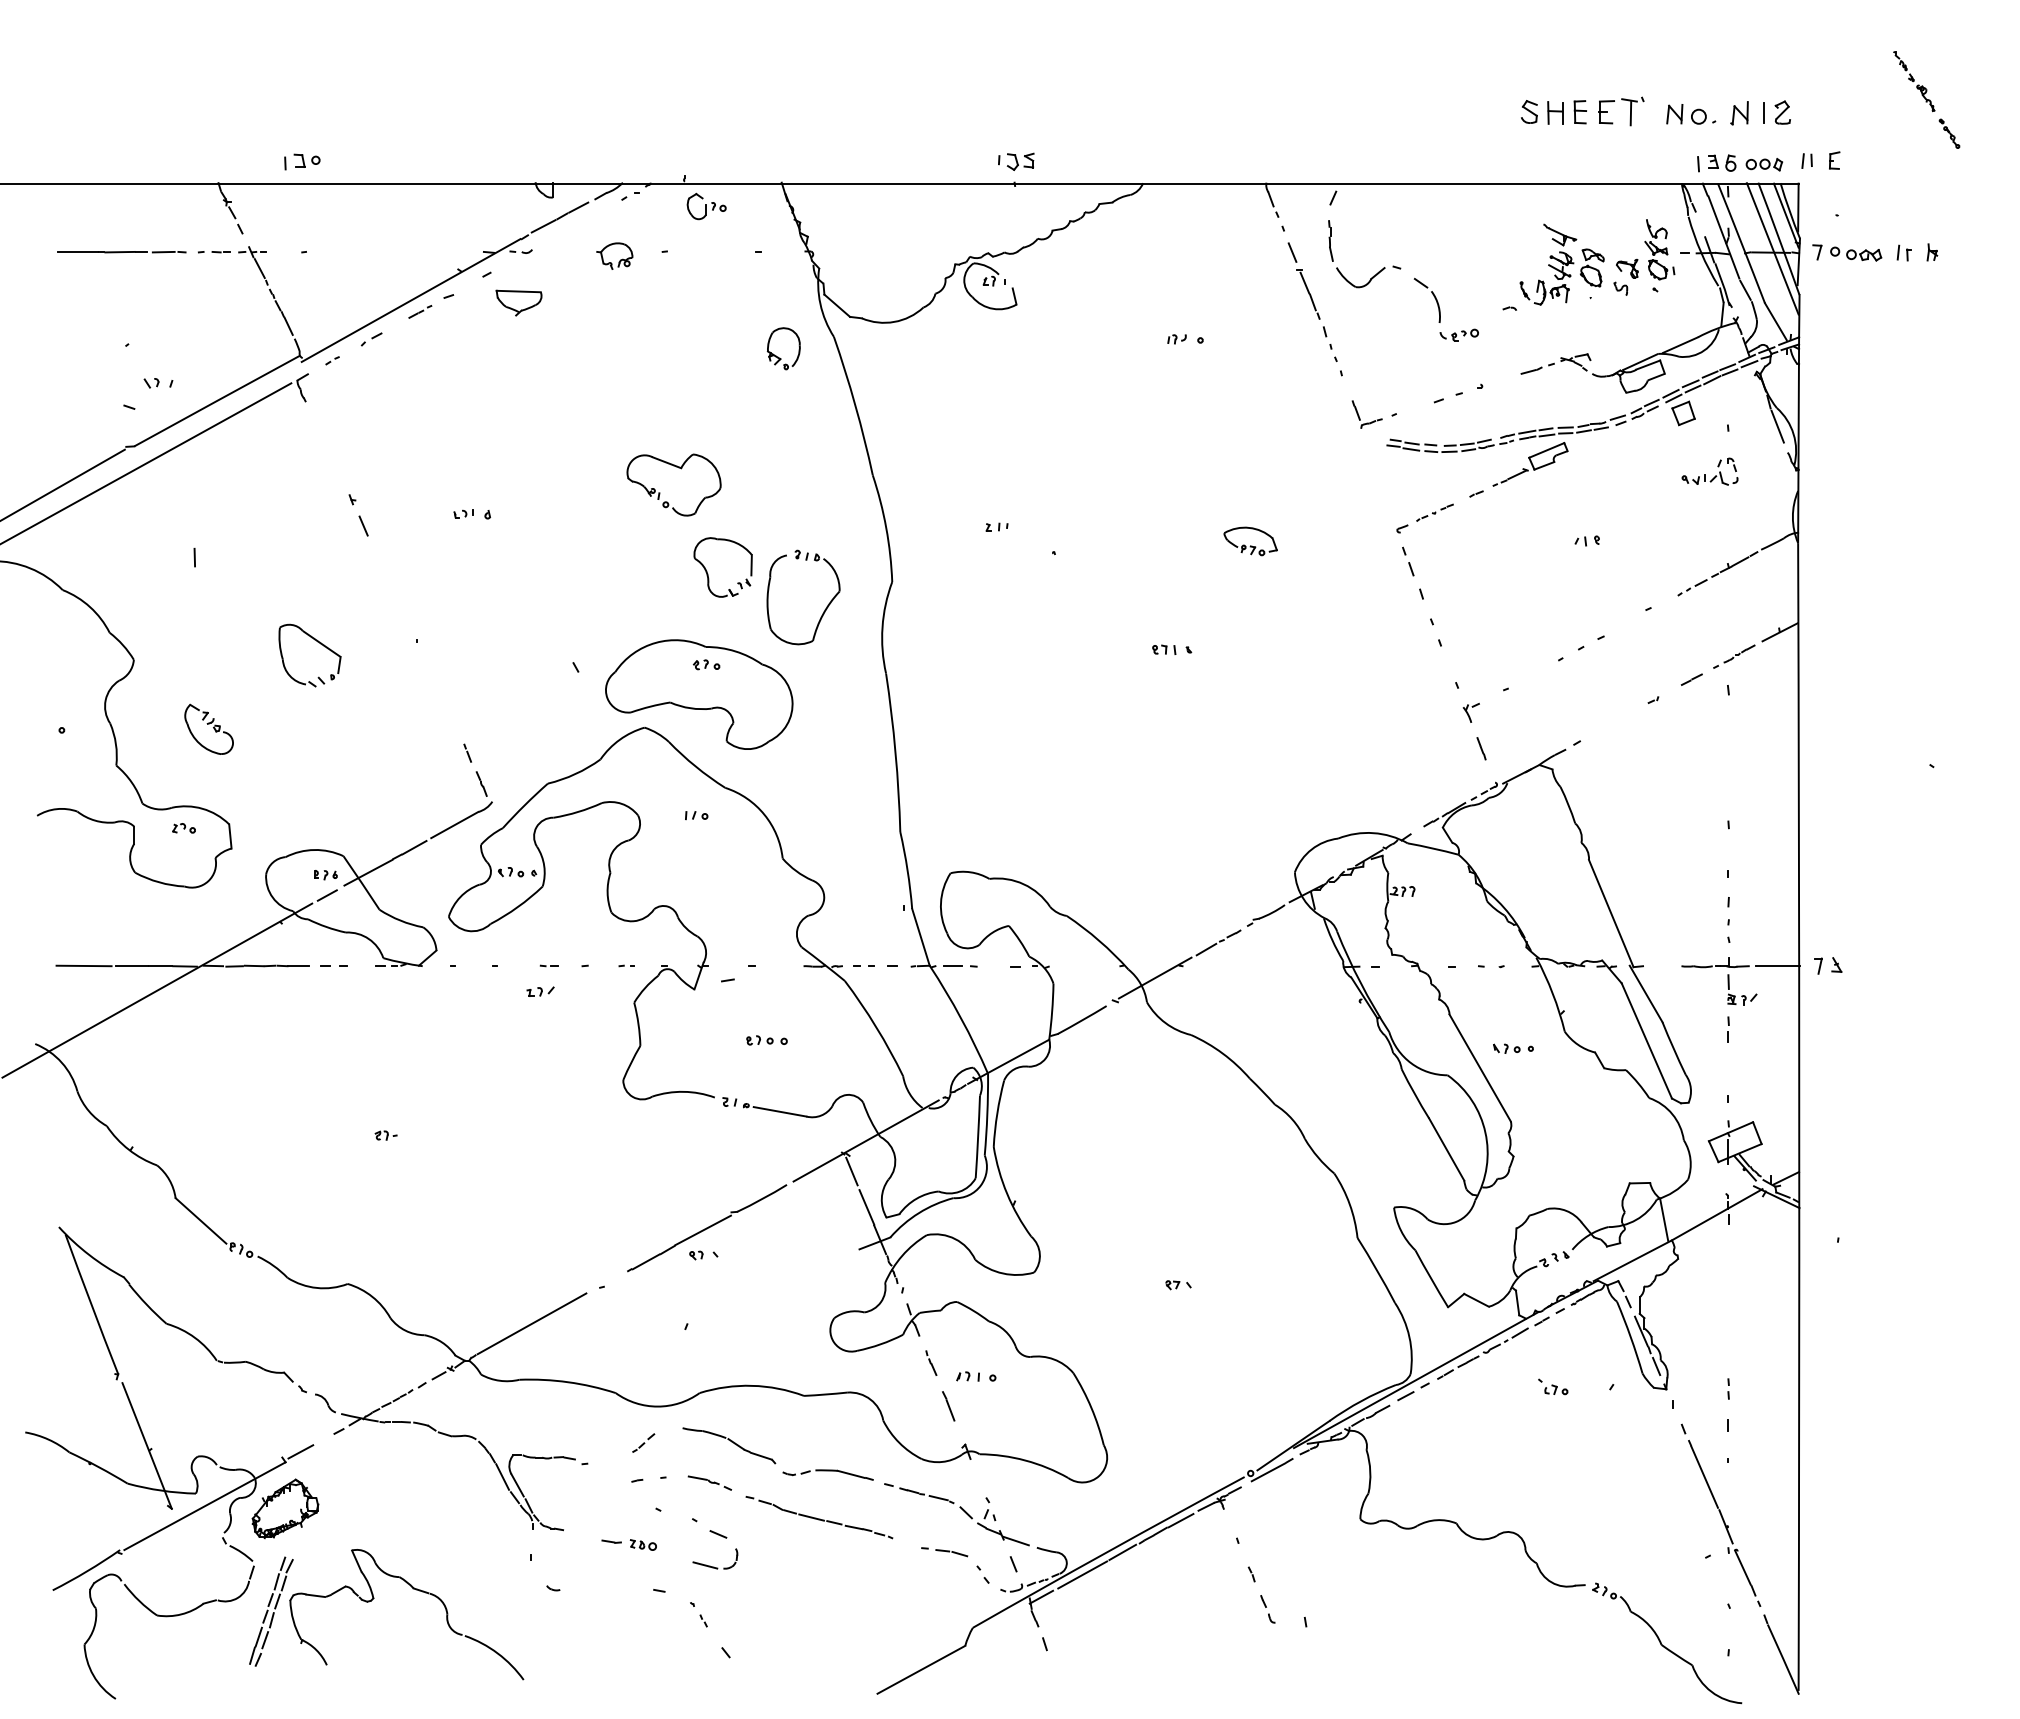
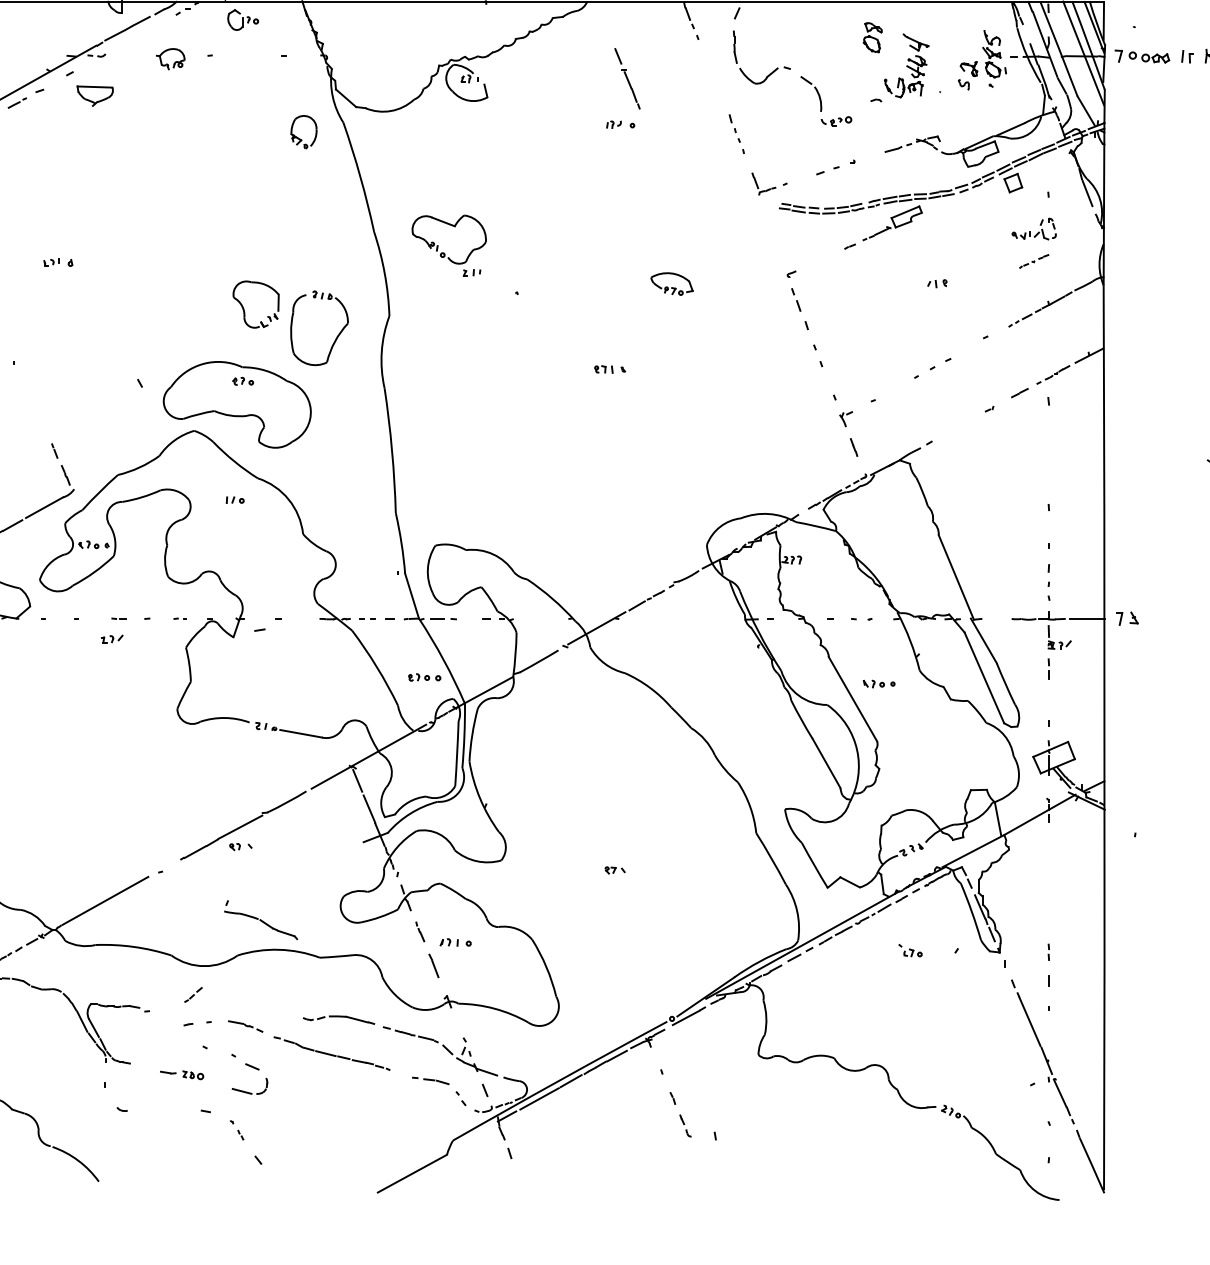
part: (1592, 267) -> (872, 37), moved
part: (1303, 280) -> (626, 78), moved
part: (660, 492) -> (438, 245), moved
part: (1434, 512) -> (1033, 261), moved
part: (766, 1040) -> (424, 677), moved
part: (729, 1445) -> (261, 925), moved

